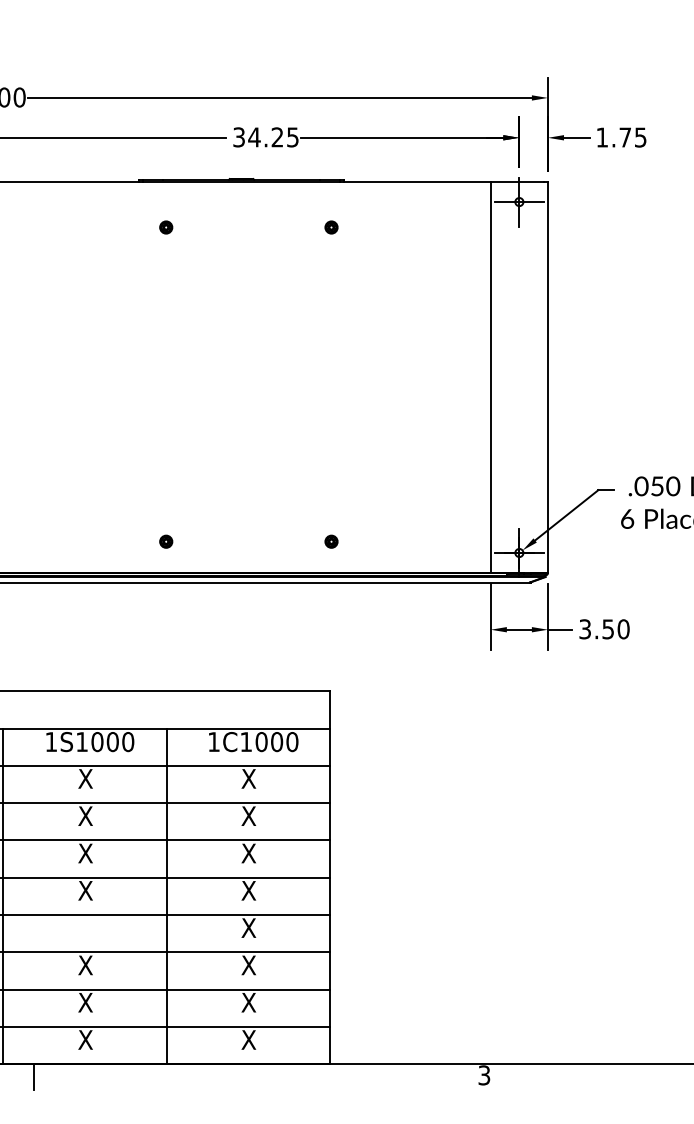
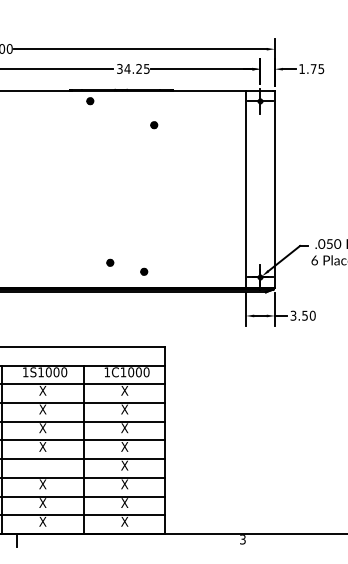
part: (166, 228) -> (90, 101), moved
part: (332, 228) -> (154, 125), moved
part: (166, 541) -> (110, 262), moved
part: (332, 541) -> (144, 271), moved

